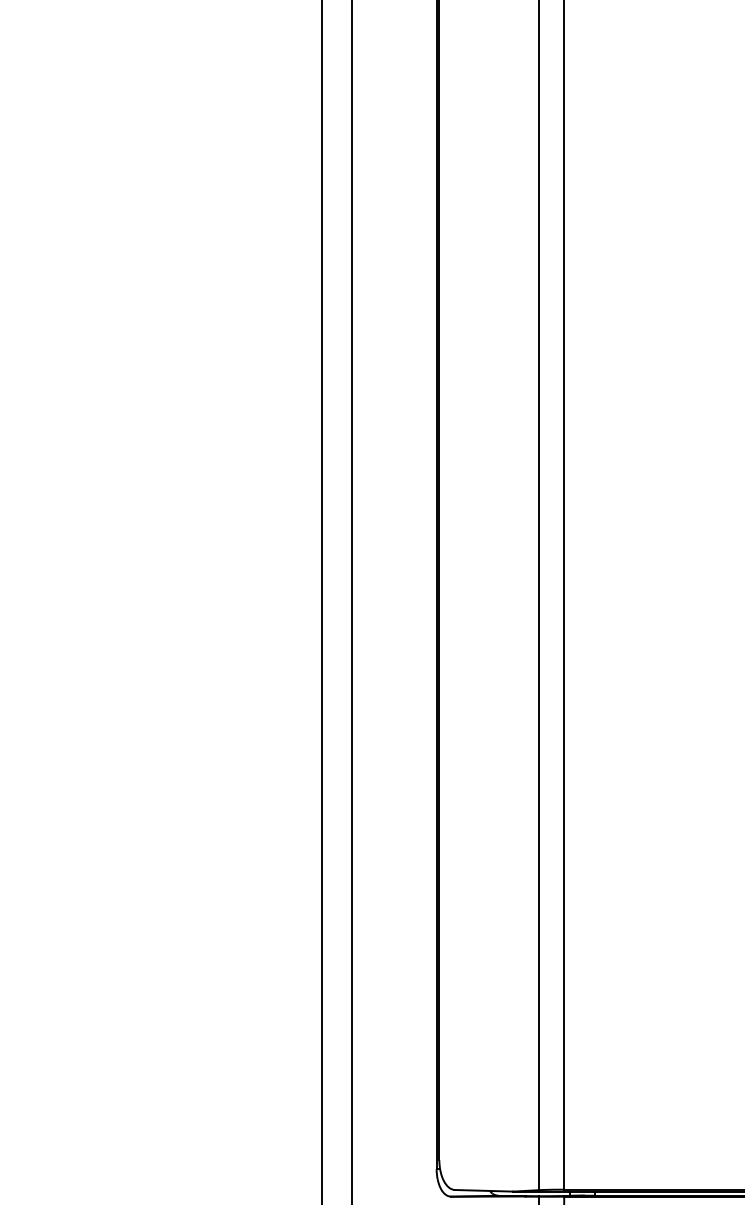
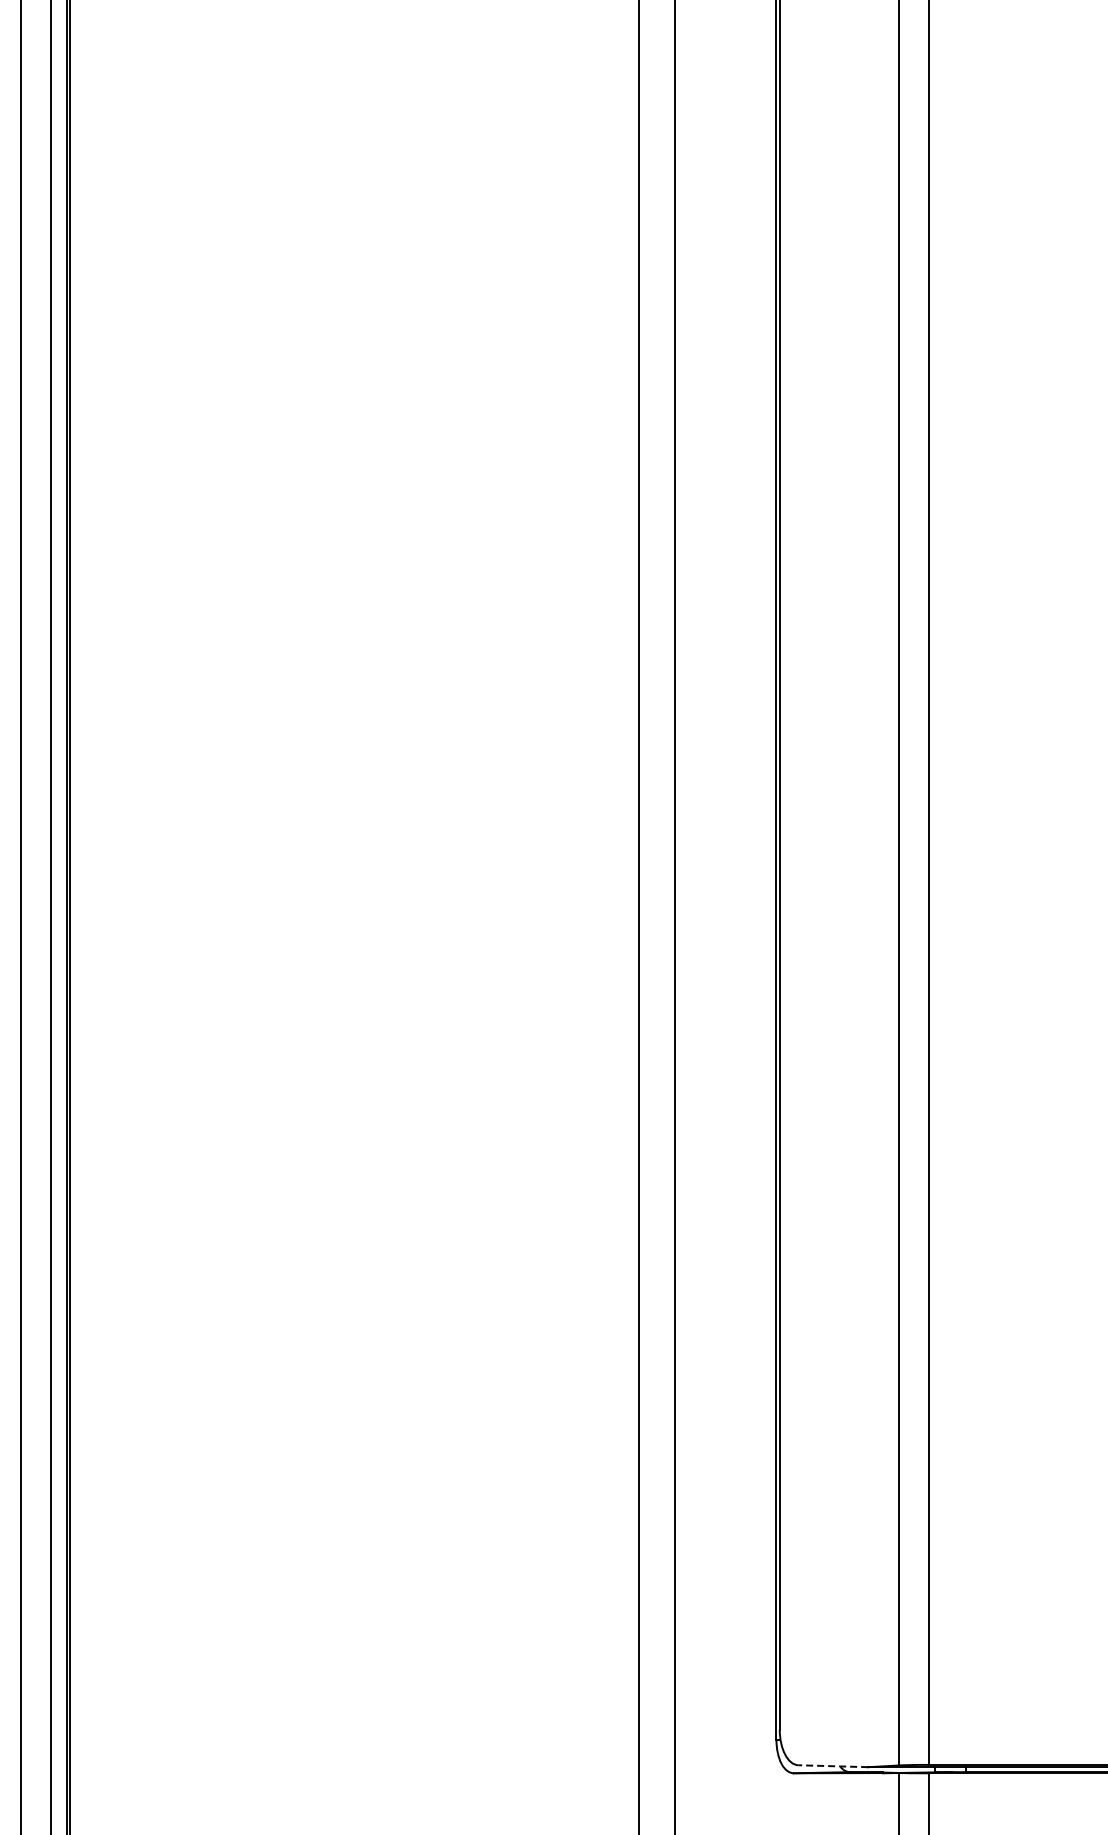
line: (484, 1191) -> (833, 1766), solid -> dashed

